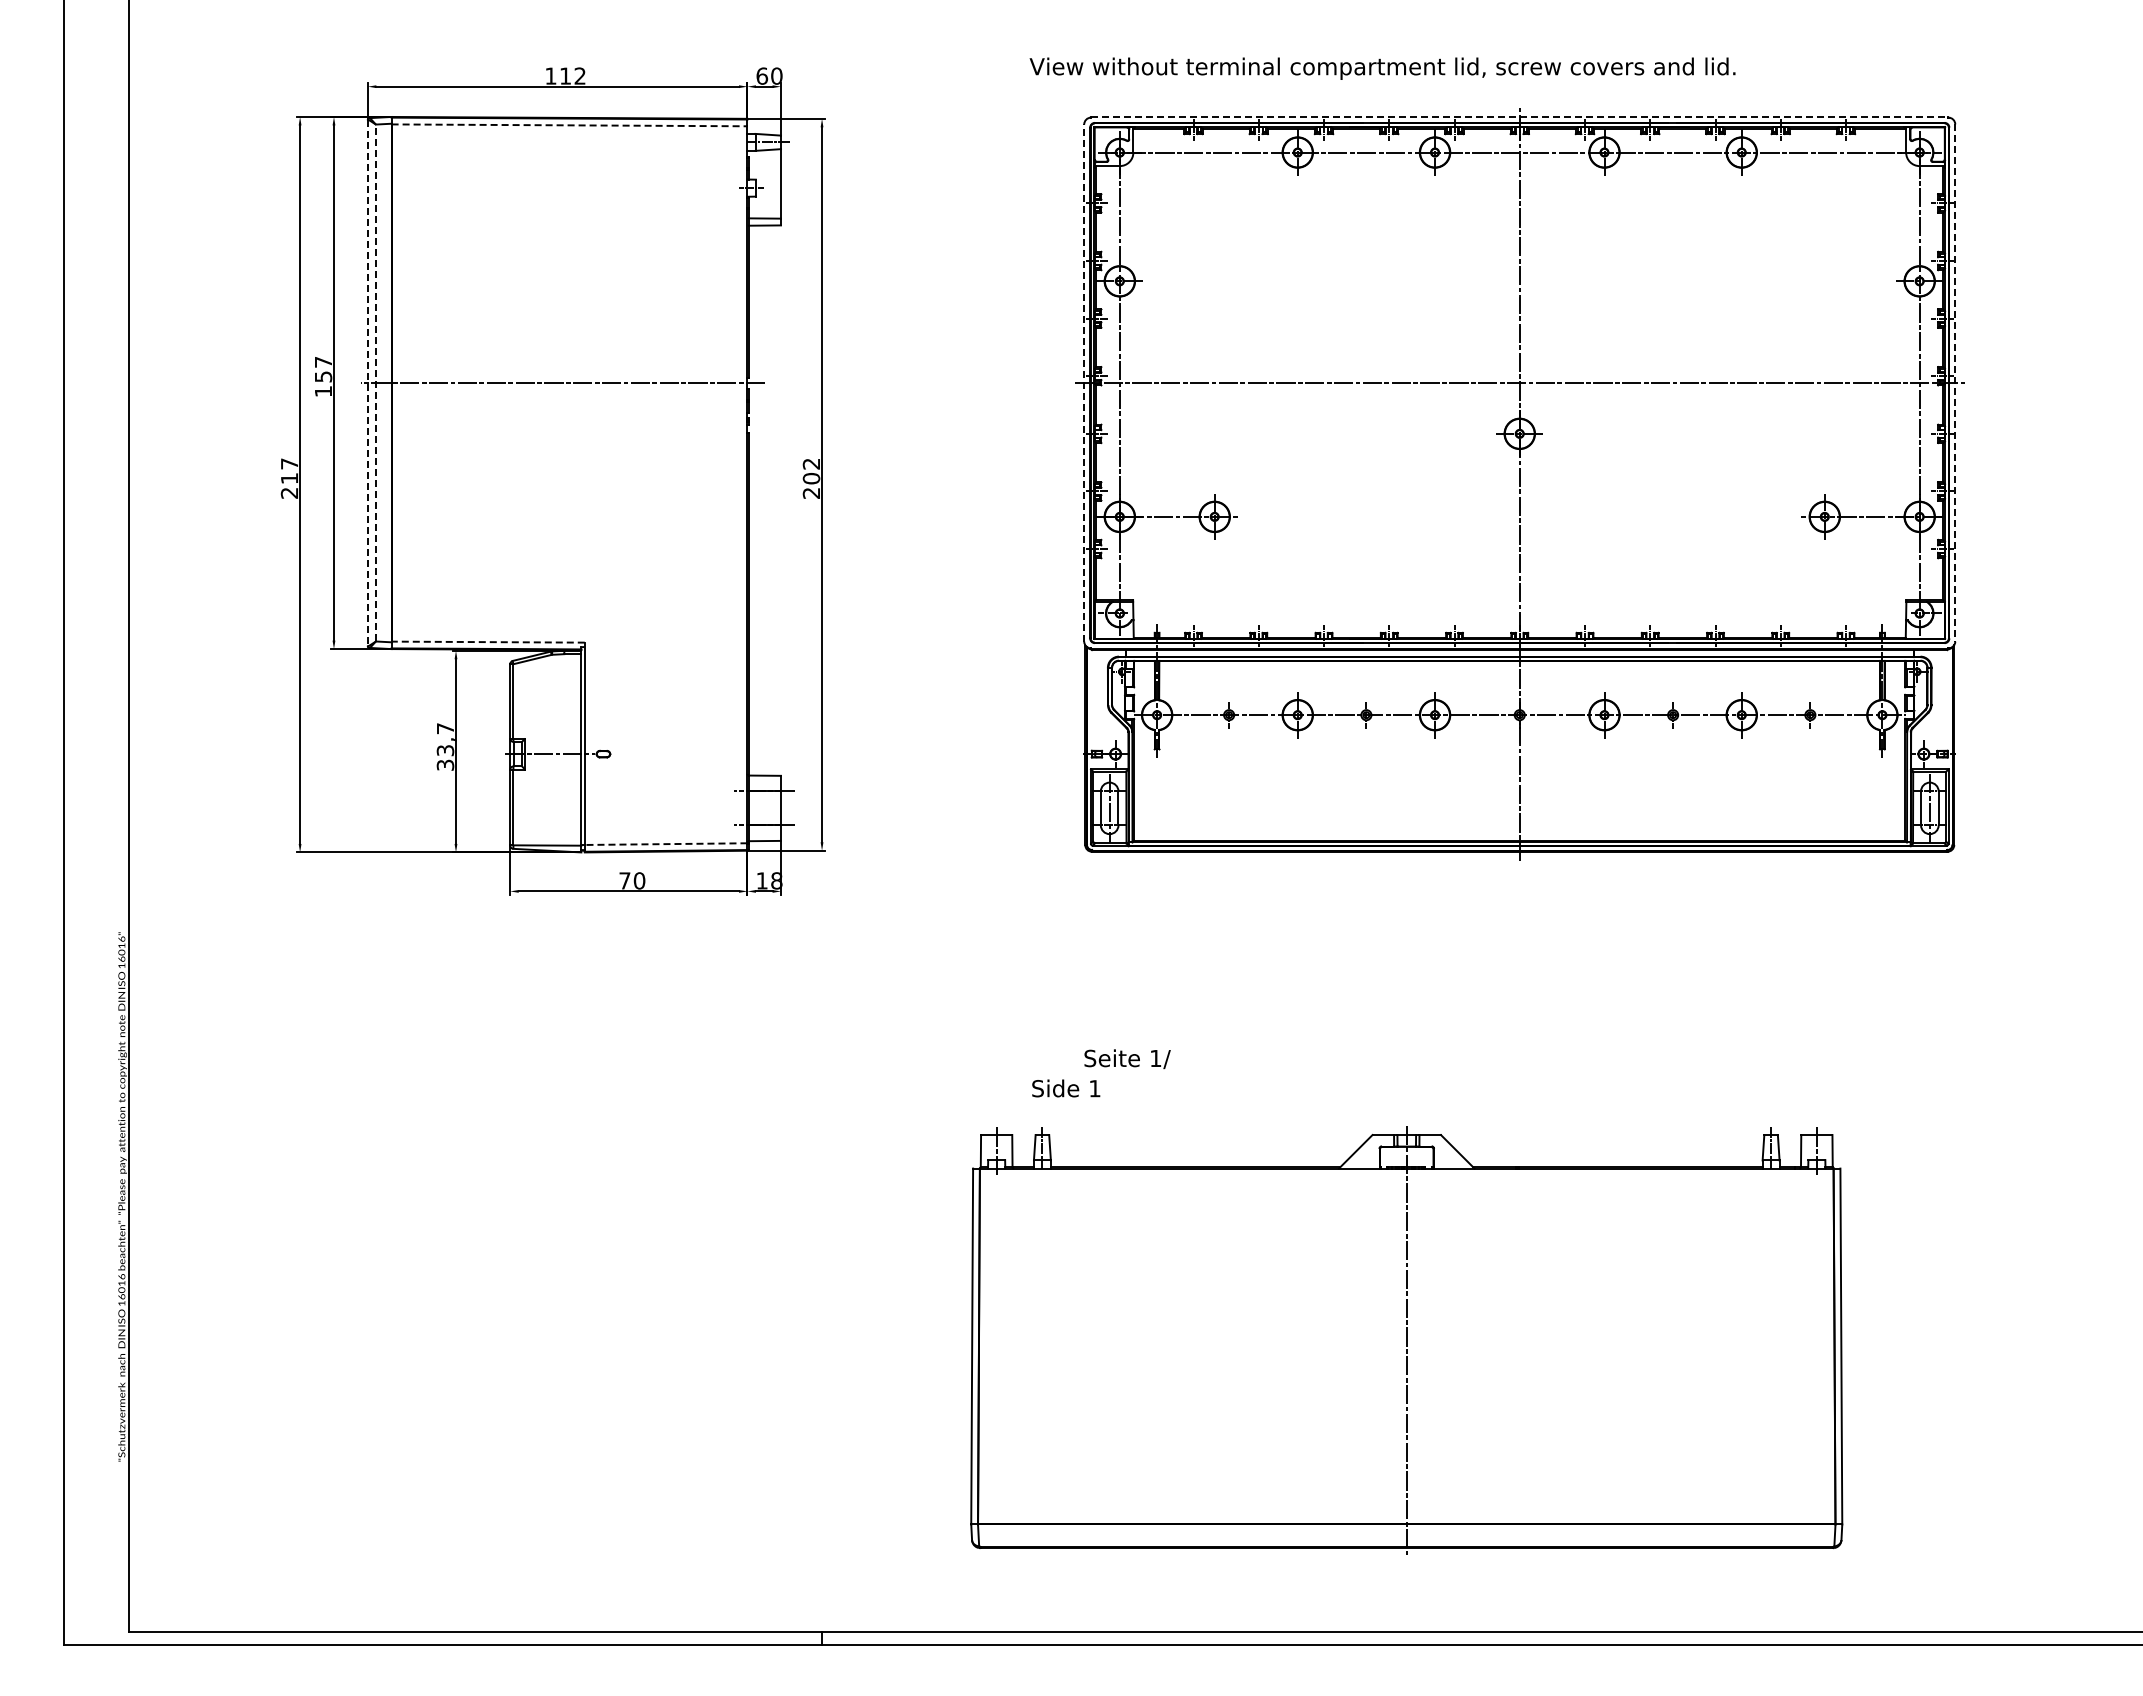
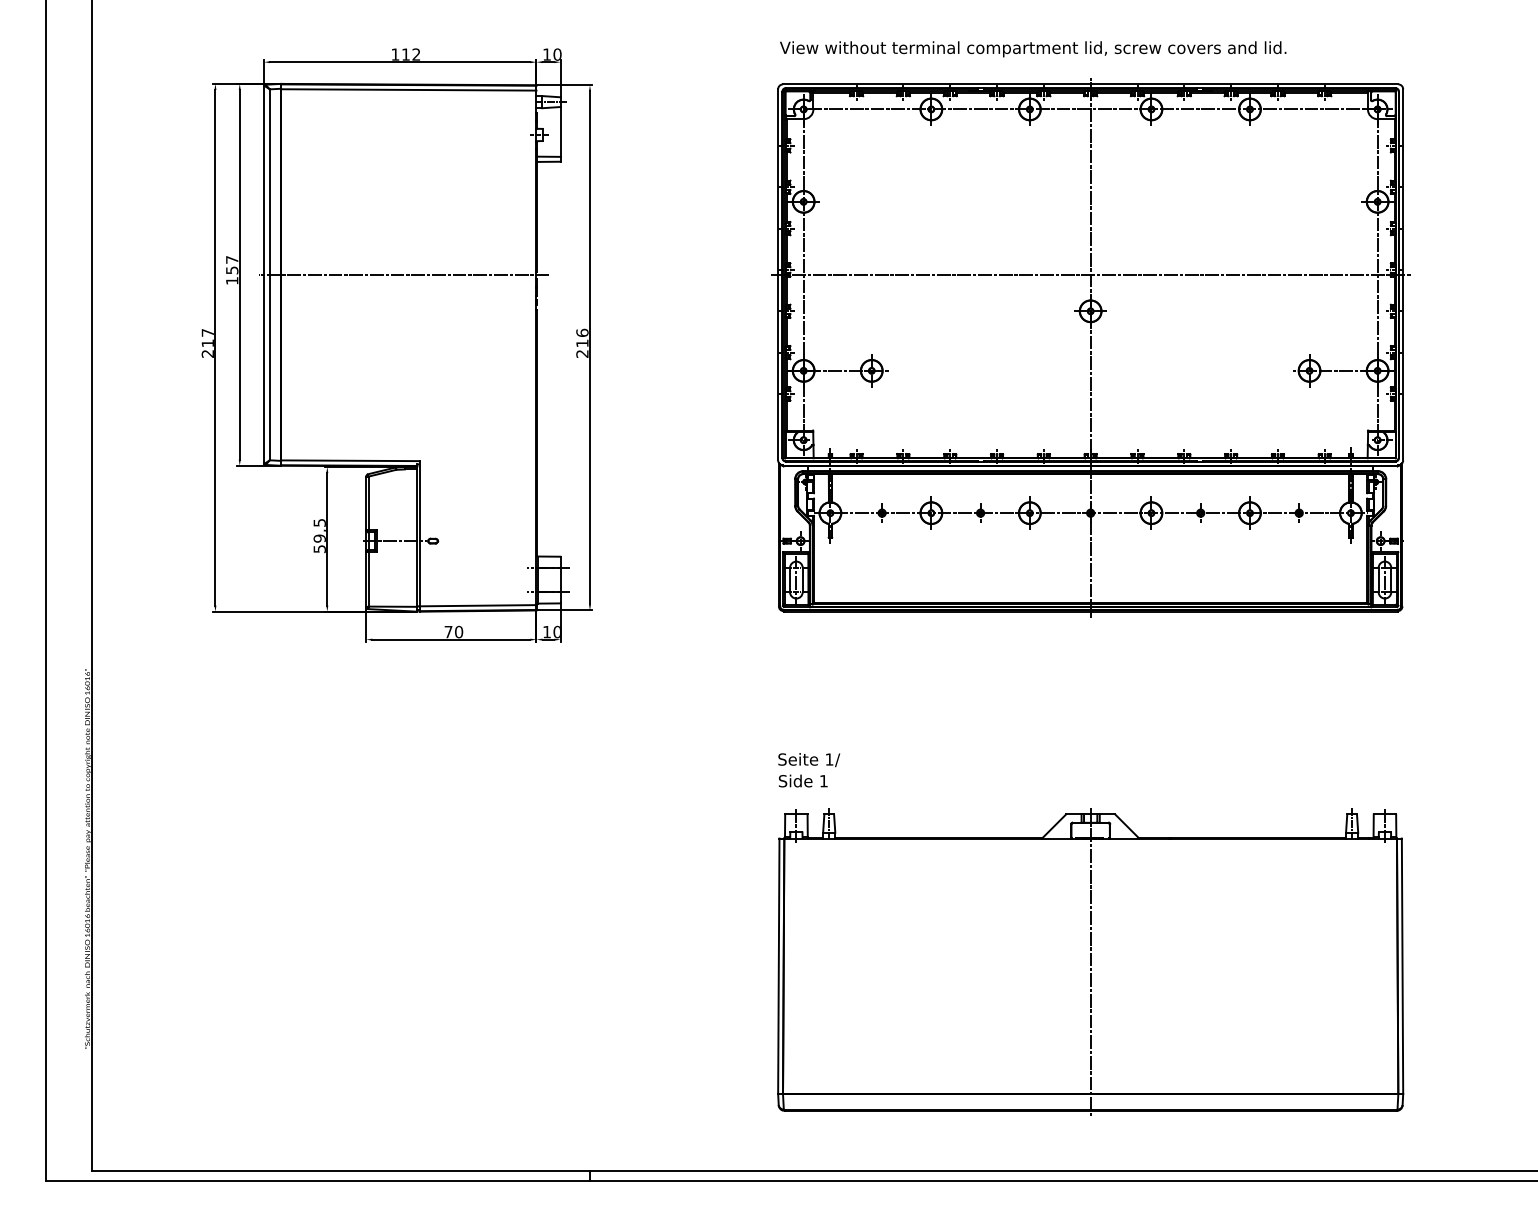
text: (1382, 68) -> (1033, 49), moved
text: (762, 75) -> (547, 54), 60 -> 10
line: (1519, 116) -> (1090, 83), dashed -> solid
line: (569, 125) -> (408, 90), dashed -> solid
line: (375, 382) -> (269, 274), dashed -> solid
line: (367, 383) -> (263, 275), dashed -> solid
line: (1084, 383) -> (778, 275), dashed -> solid
line: (1955, 383) -> (1403, 275), dashed -> solid
text: (811, 471) -> (582, 338), 202 -> 216
line: (488, 642) -> (350, 461), dashed -> solid
text: (445, 746) -> (319, 535), 33,7 -> 59,5
line: (665, 844) -> (477, 605), dashed -> solid
text: (776, 880) -> (557, 631), 18 -> 10
text: (1066, 1088) -> (803, 781), moved
part: (1406, 1340) -> (1090, 961), moved

